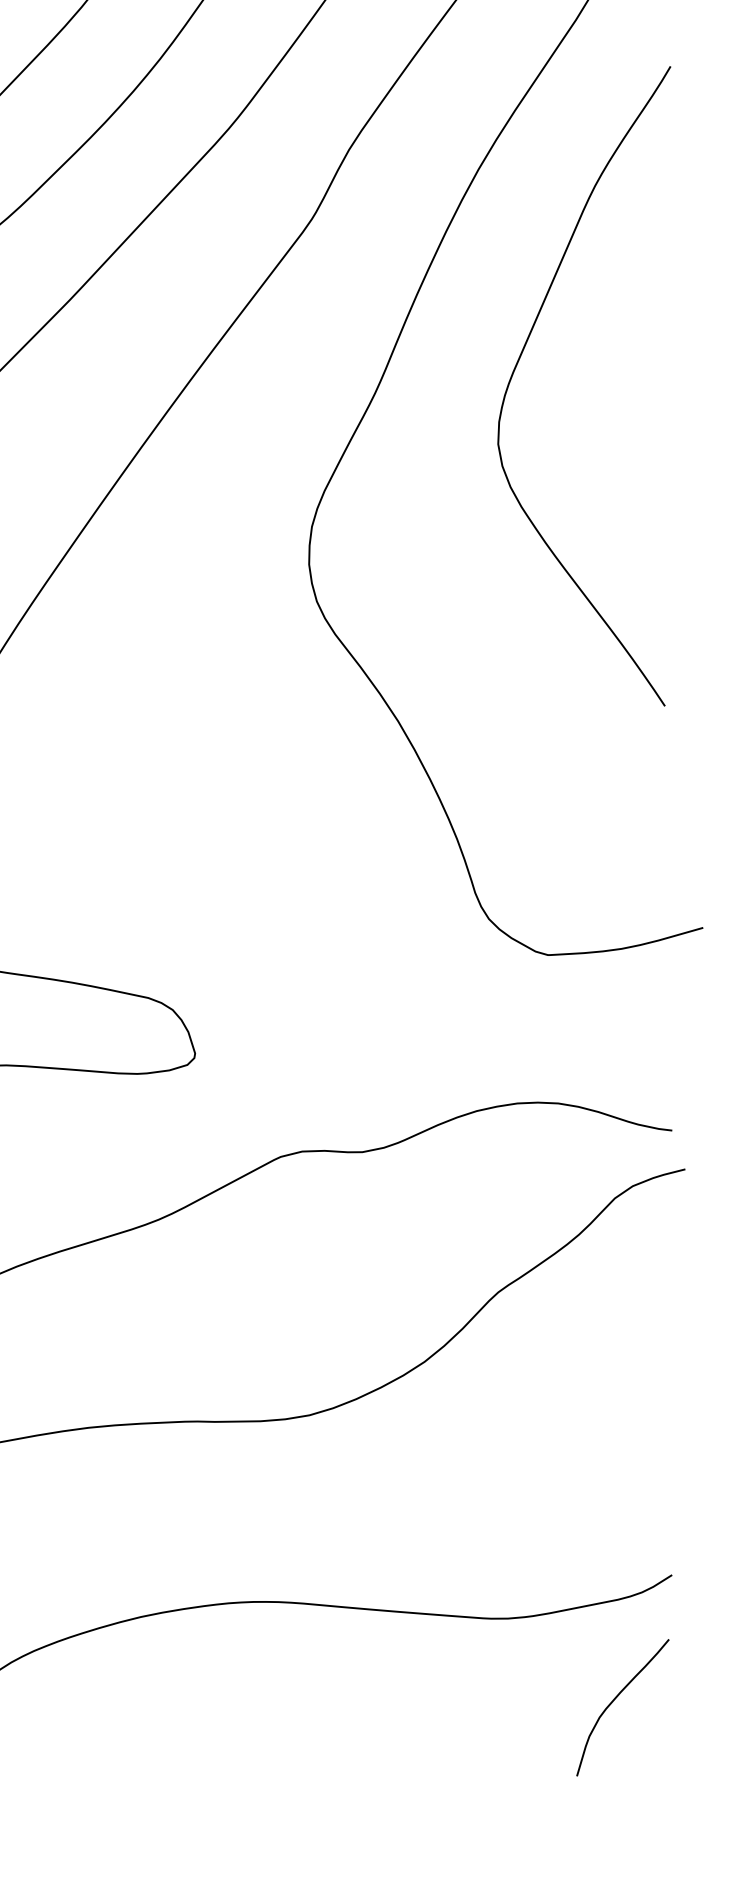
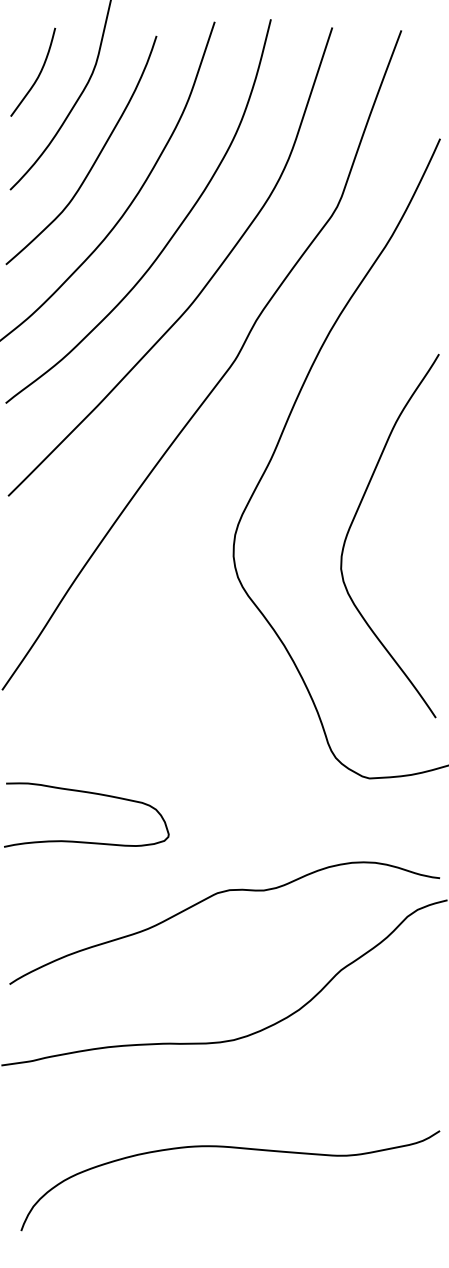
curve: (520, 362) -> (353, 522), moved
curve: (614, 1700) -> (407, 1202), removed

